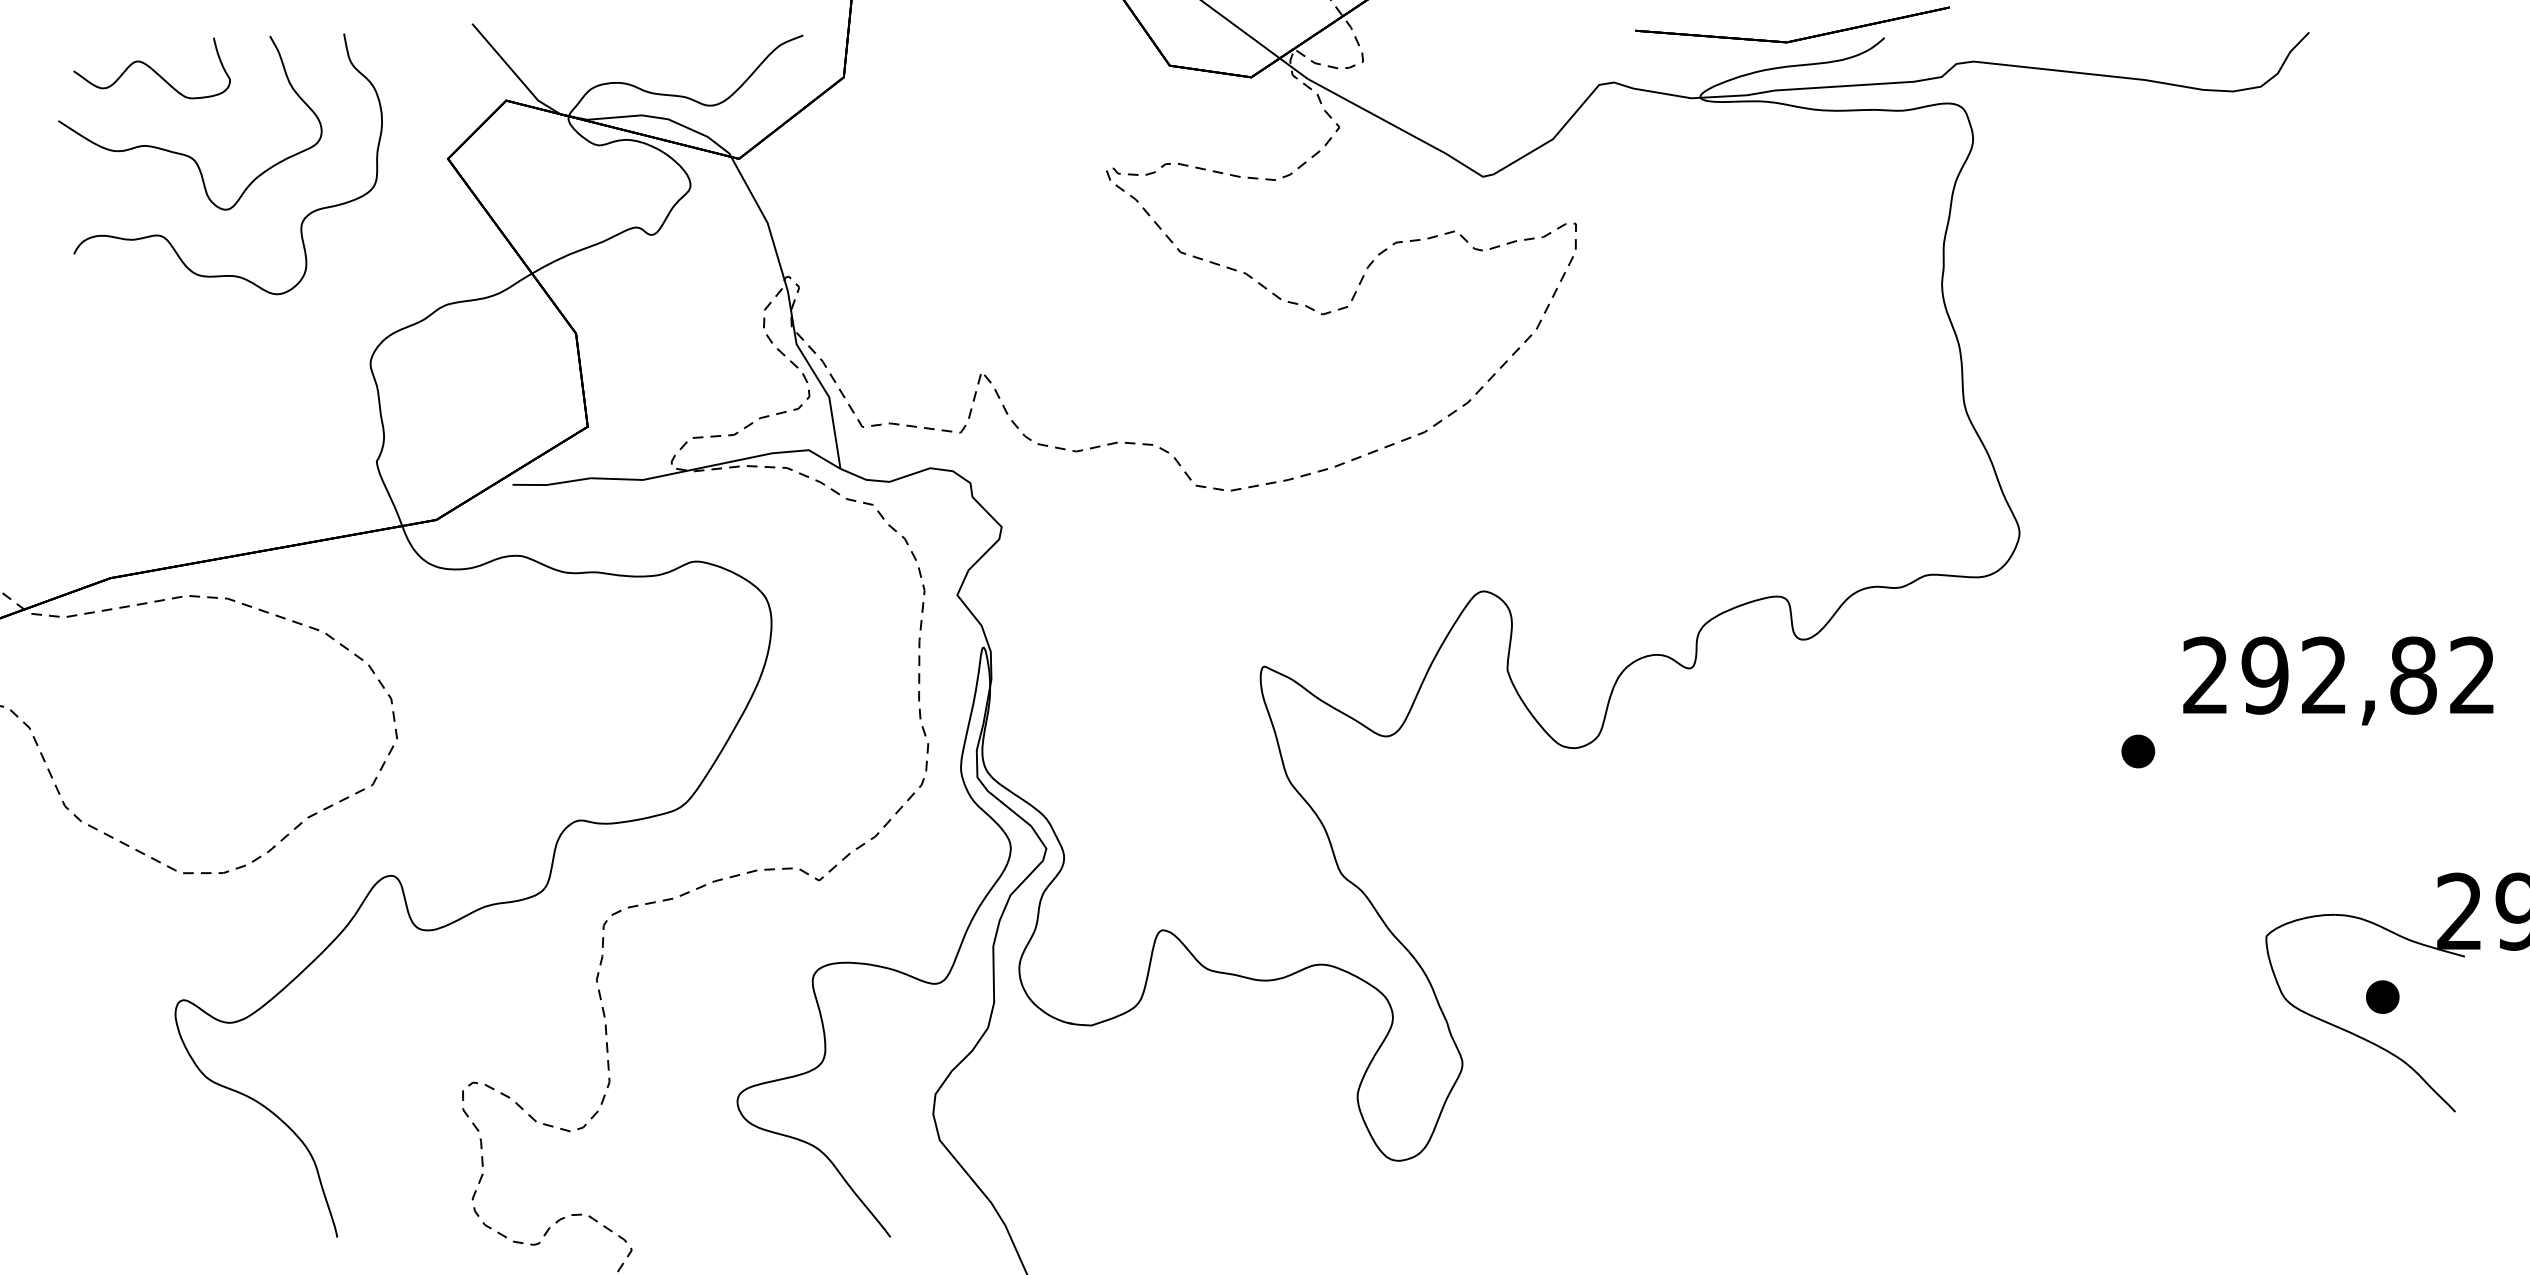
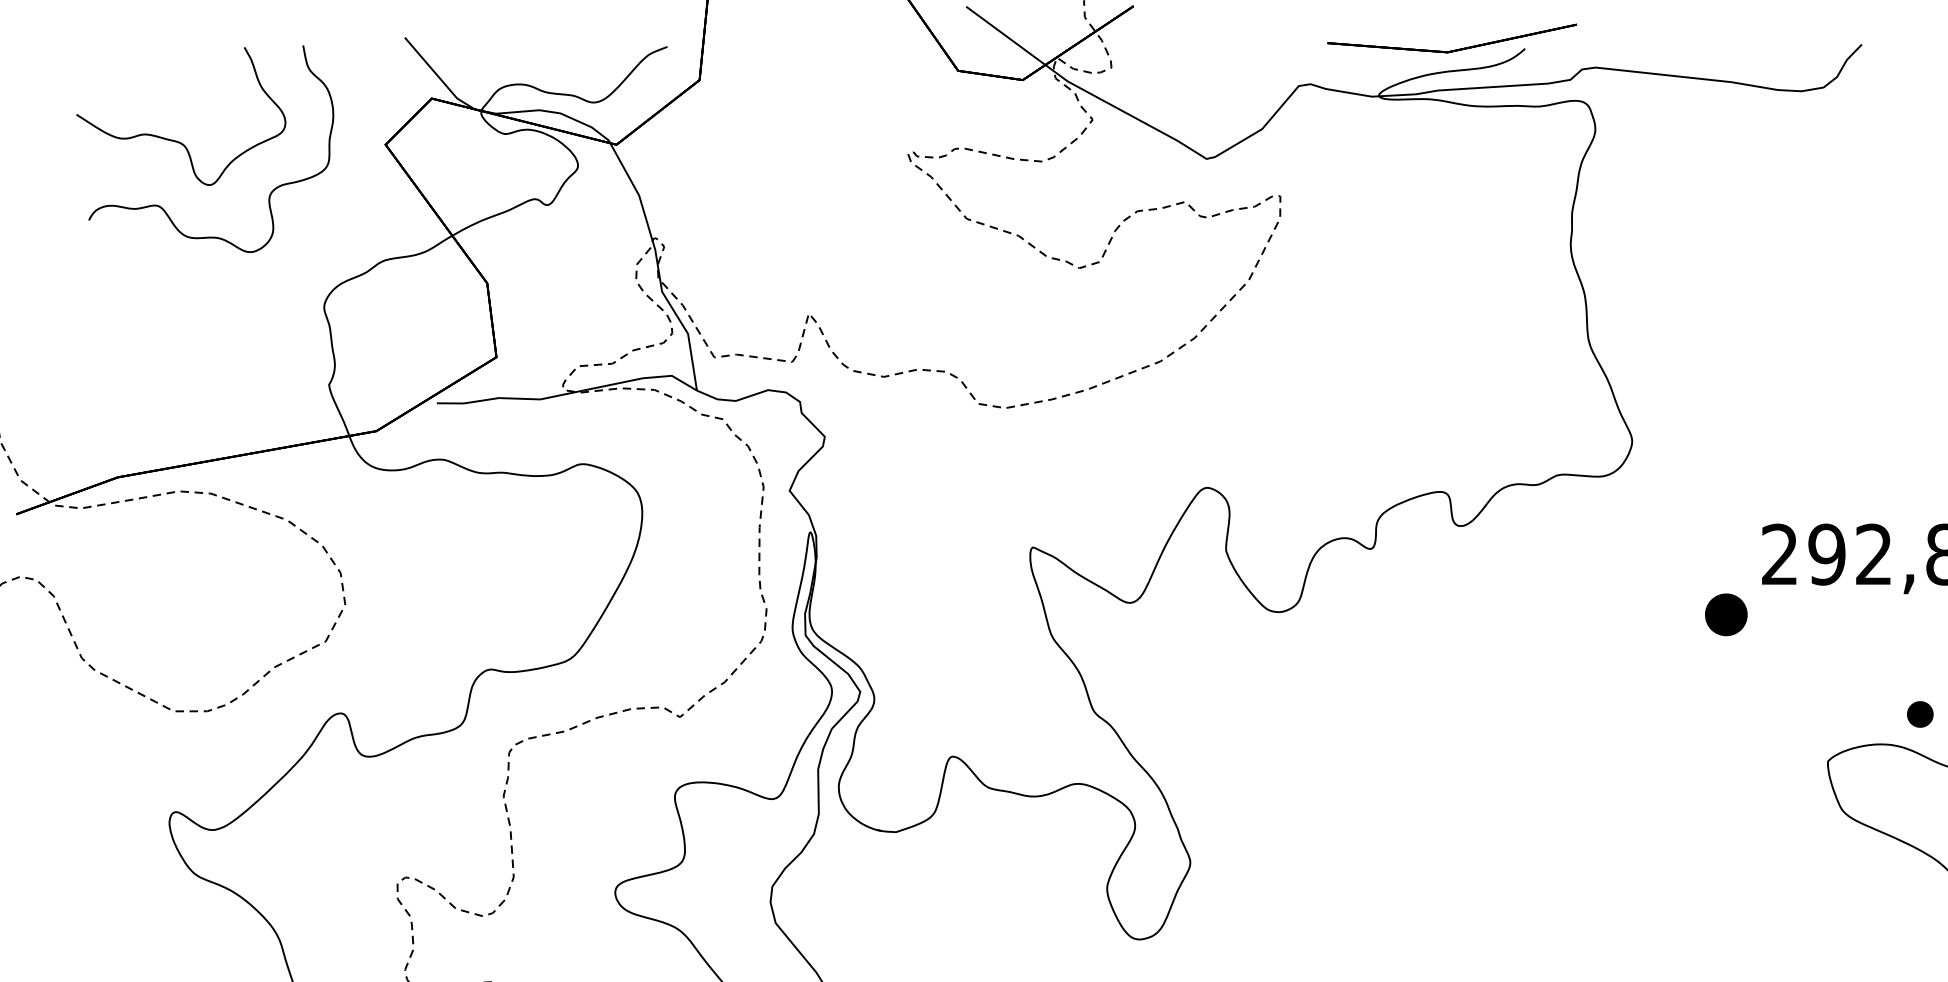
curve: (151, 68) -> (150, 73), removed
part: (2138, 751) -> (1726, 614), size x1.6
part: (2382, 996) -> (1920, 713), moved

